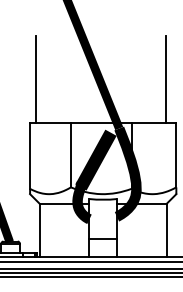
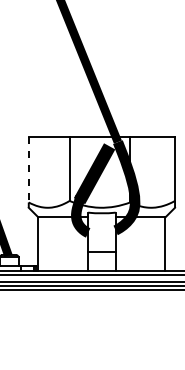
line: (35, 79) -> (34, 93), removed
line: (166, 79) -> (165, 93), removed
line: (29, 155) -> (28, 169), solid -> dashed

